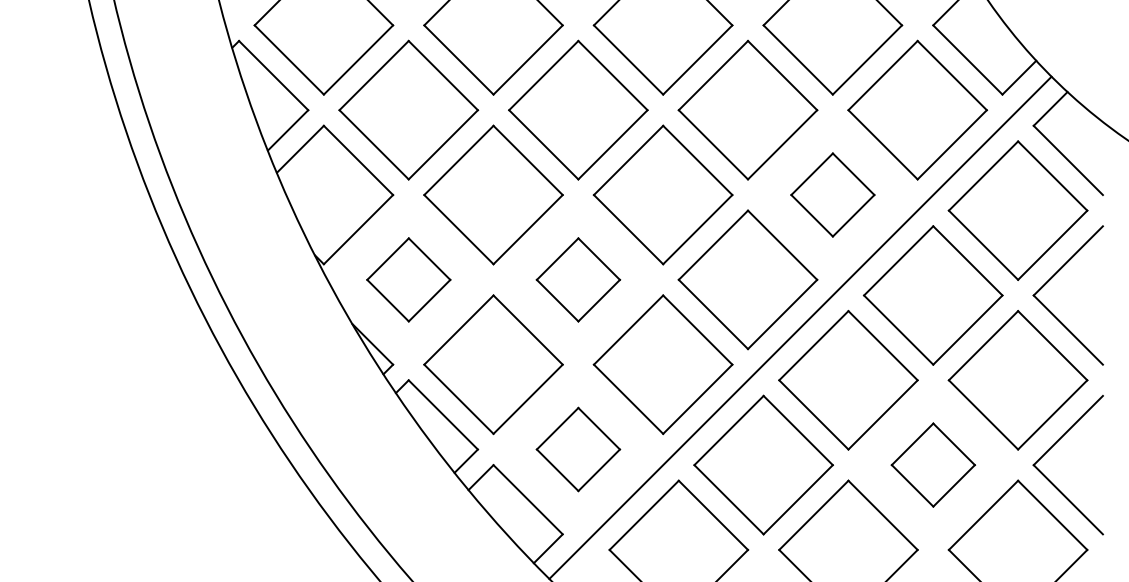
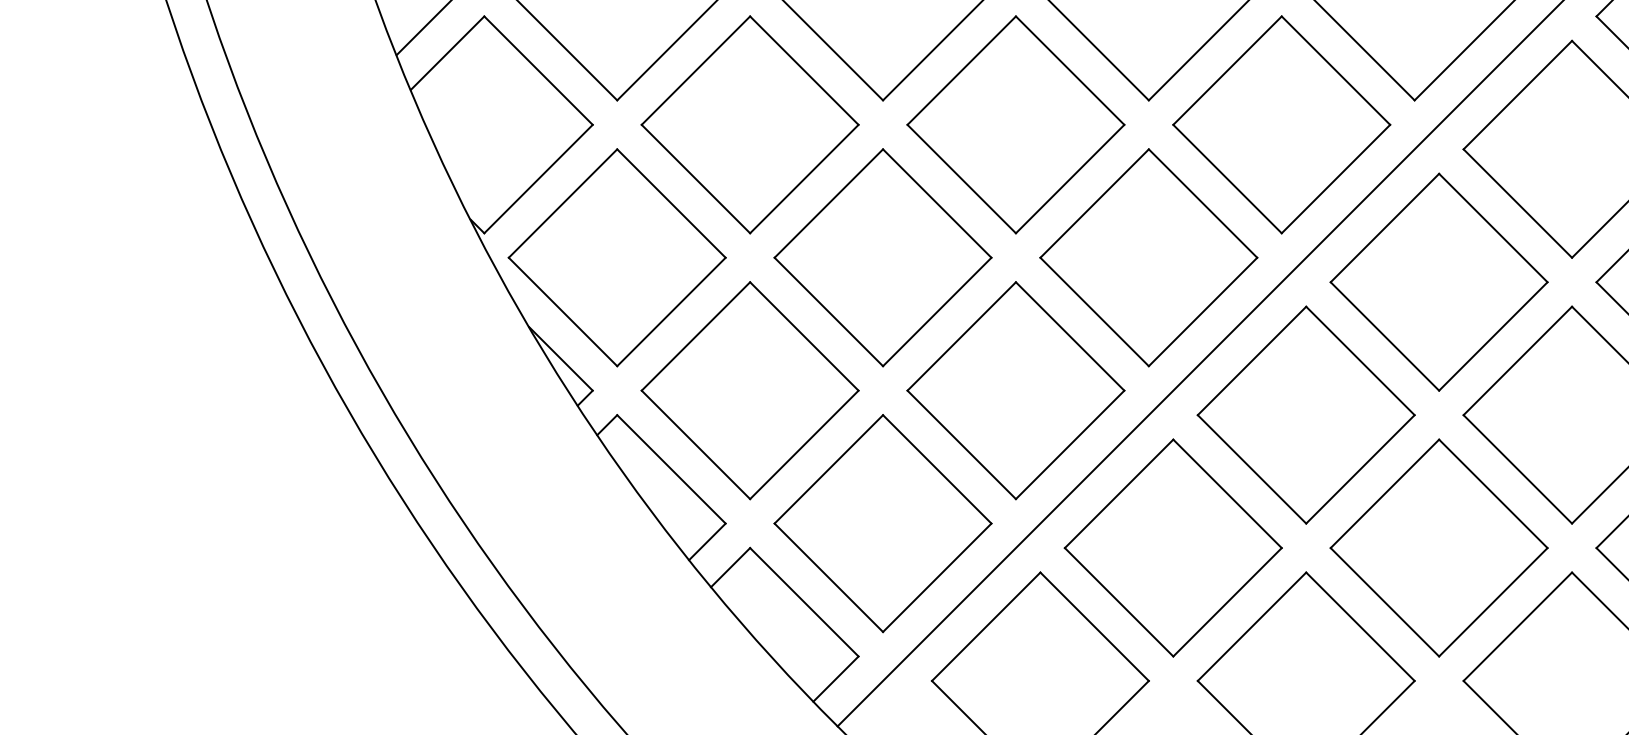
part: (832, 194) -> (1281, 124), size x1.67
part: (408, 279) -> (616, 257), size x1.67
part: (578, 279) -> (883, 257), size x1.67
part: (578, 449) -> (883, 523), size x1.67
part: (933, 464) -> (1439, 547), size x1.67

